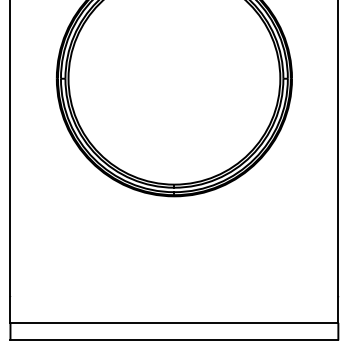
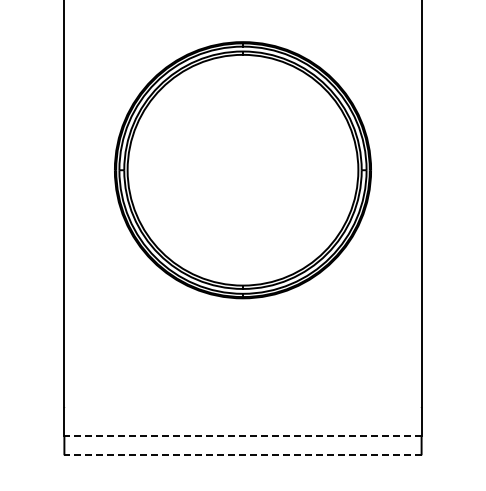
line: (173, 323) -> (242, 436), solid -> dashed
line: (173, 340) -> (242, 455), solid -> dashed

